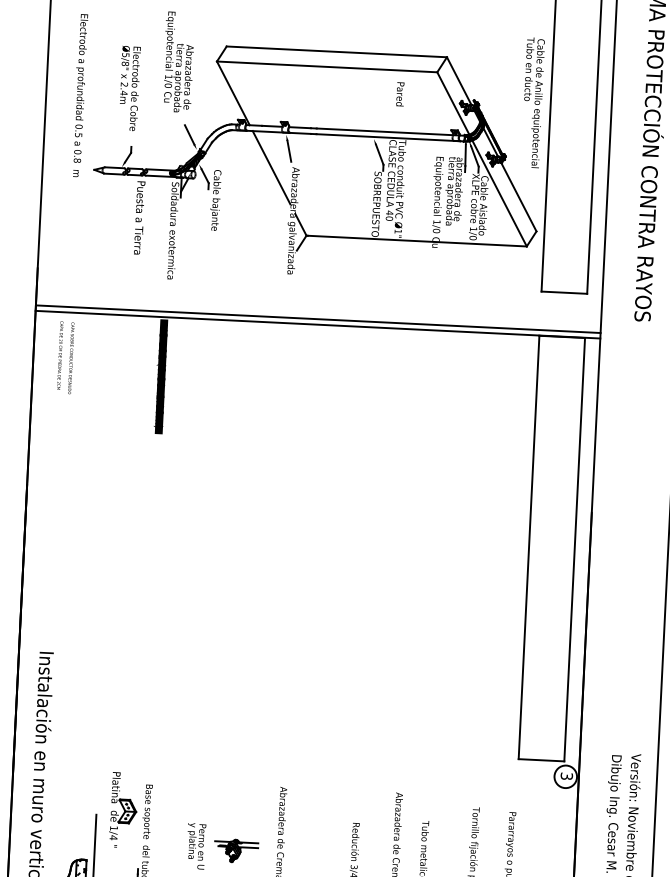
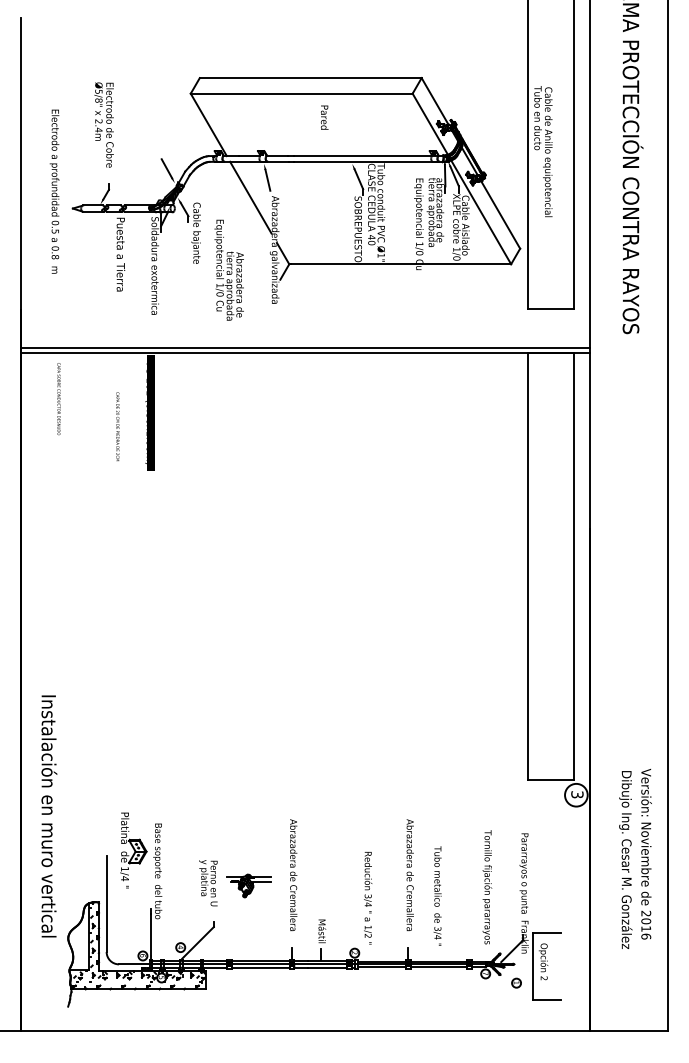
text: (177, 61) -> (228, 269), moved
text: (400, 94) -> (324, 117), moved
text: (79, 95) -> (54, 191), moved
text: (533, 102) -> (543, 151), moved
text: (60, 355) -> (117, 426), moved

